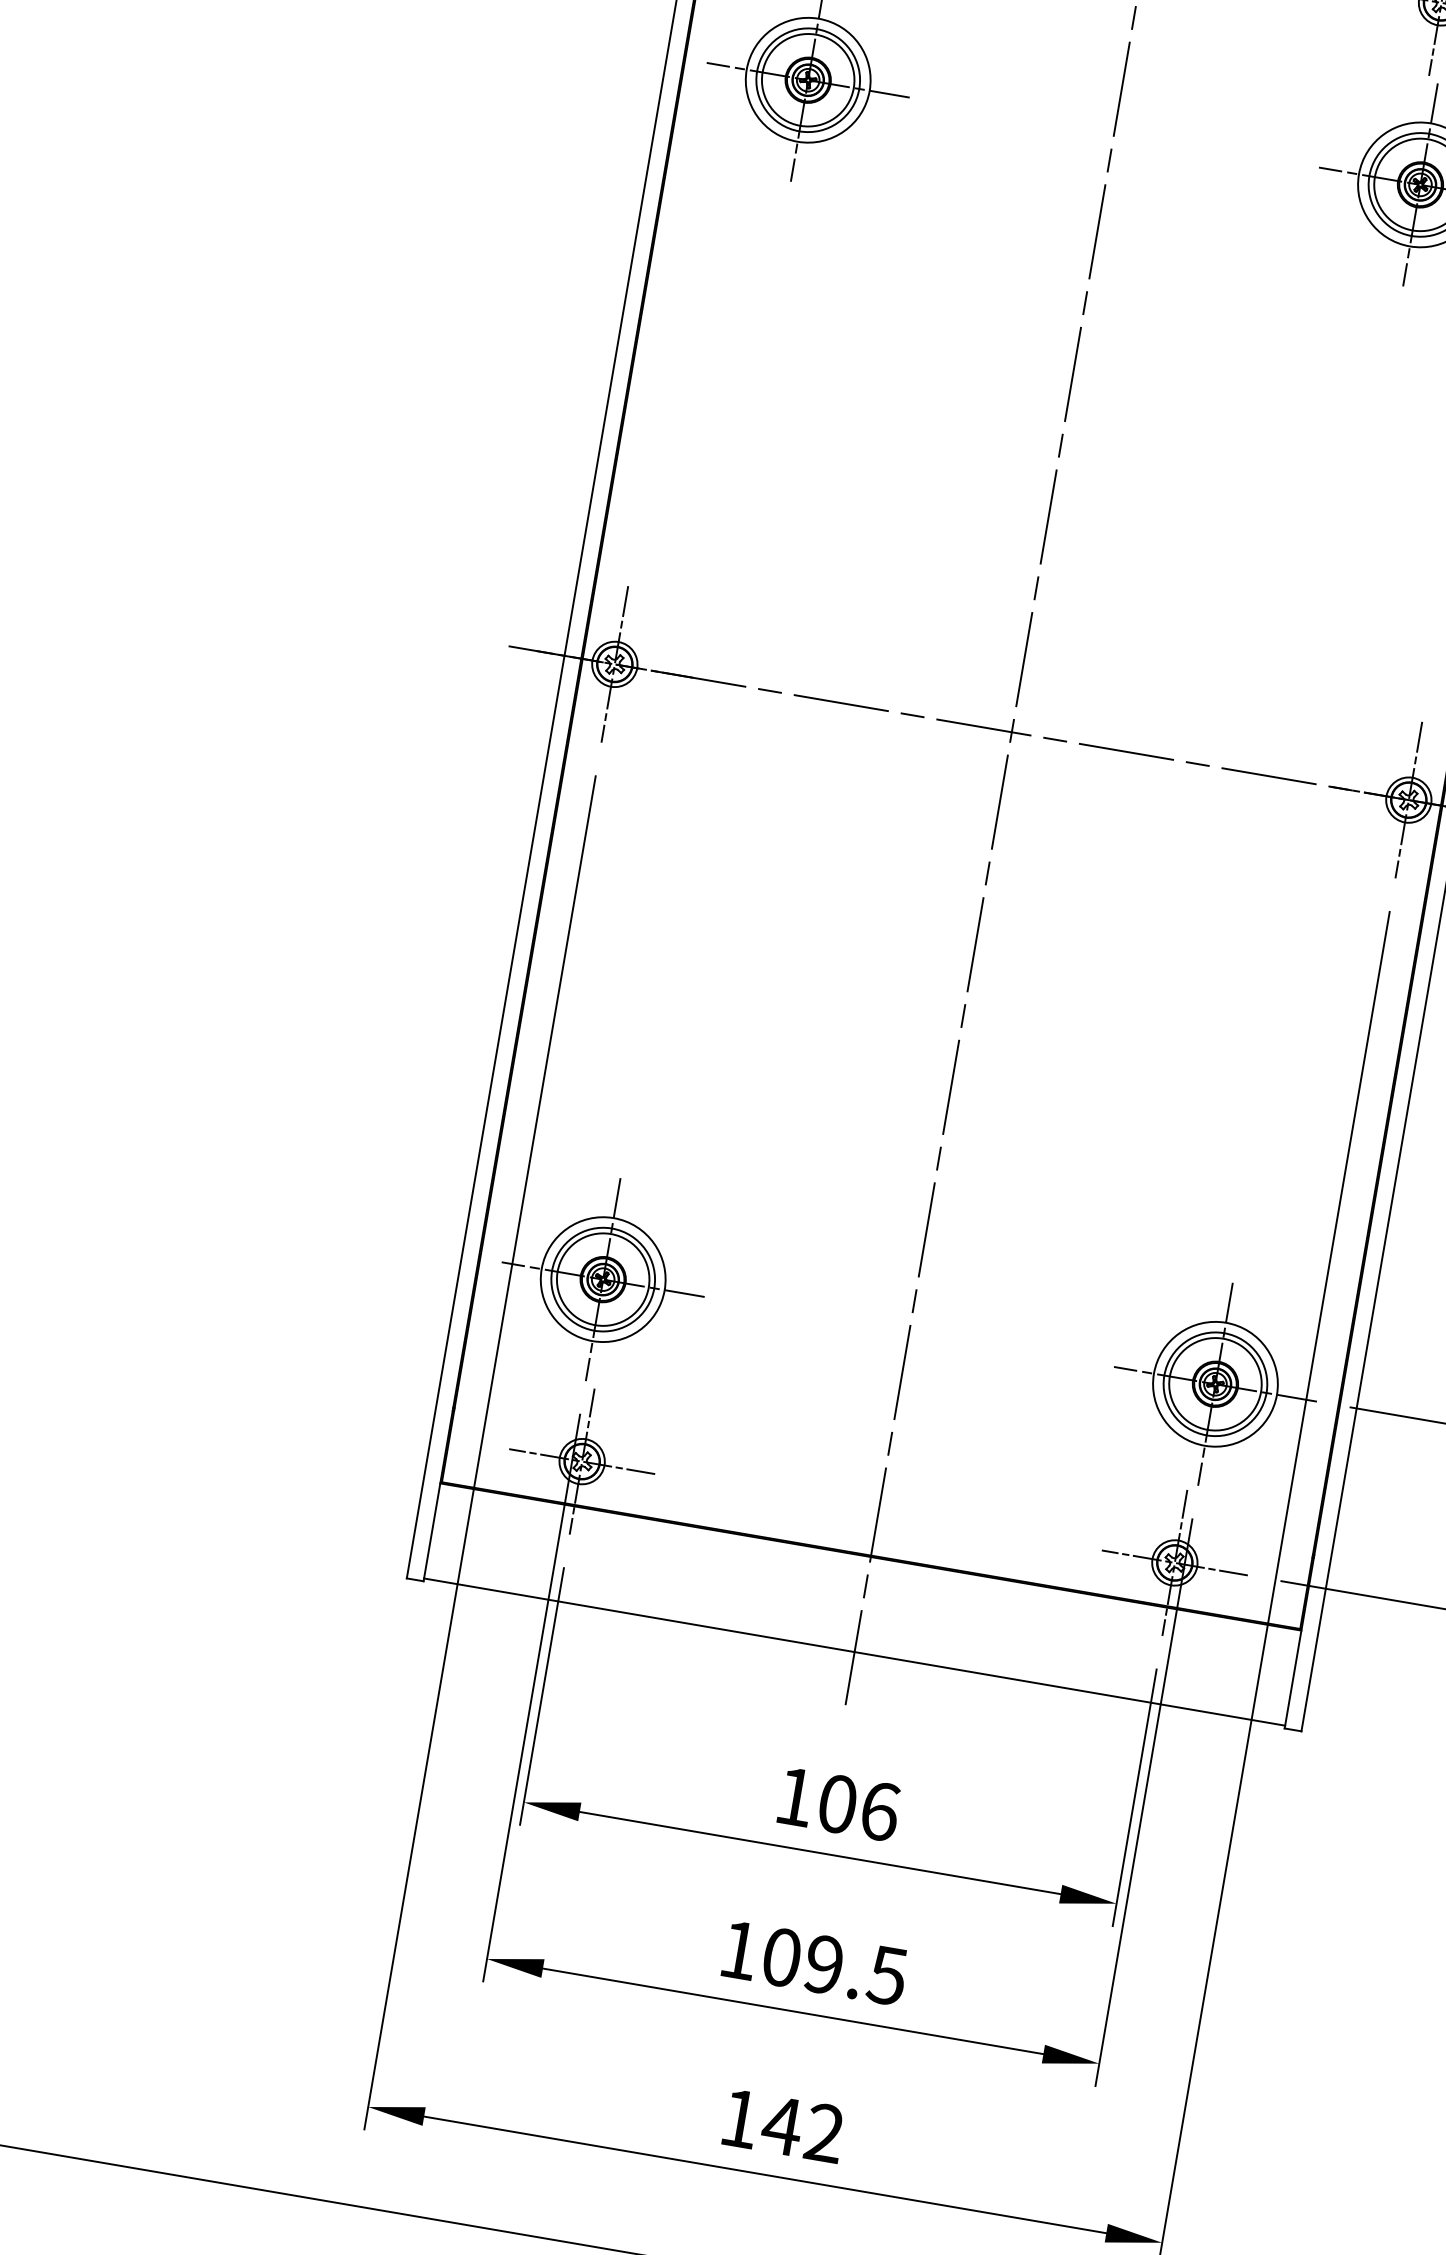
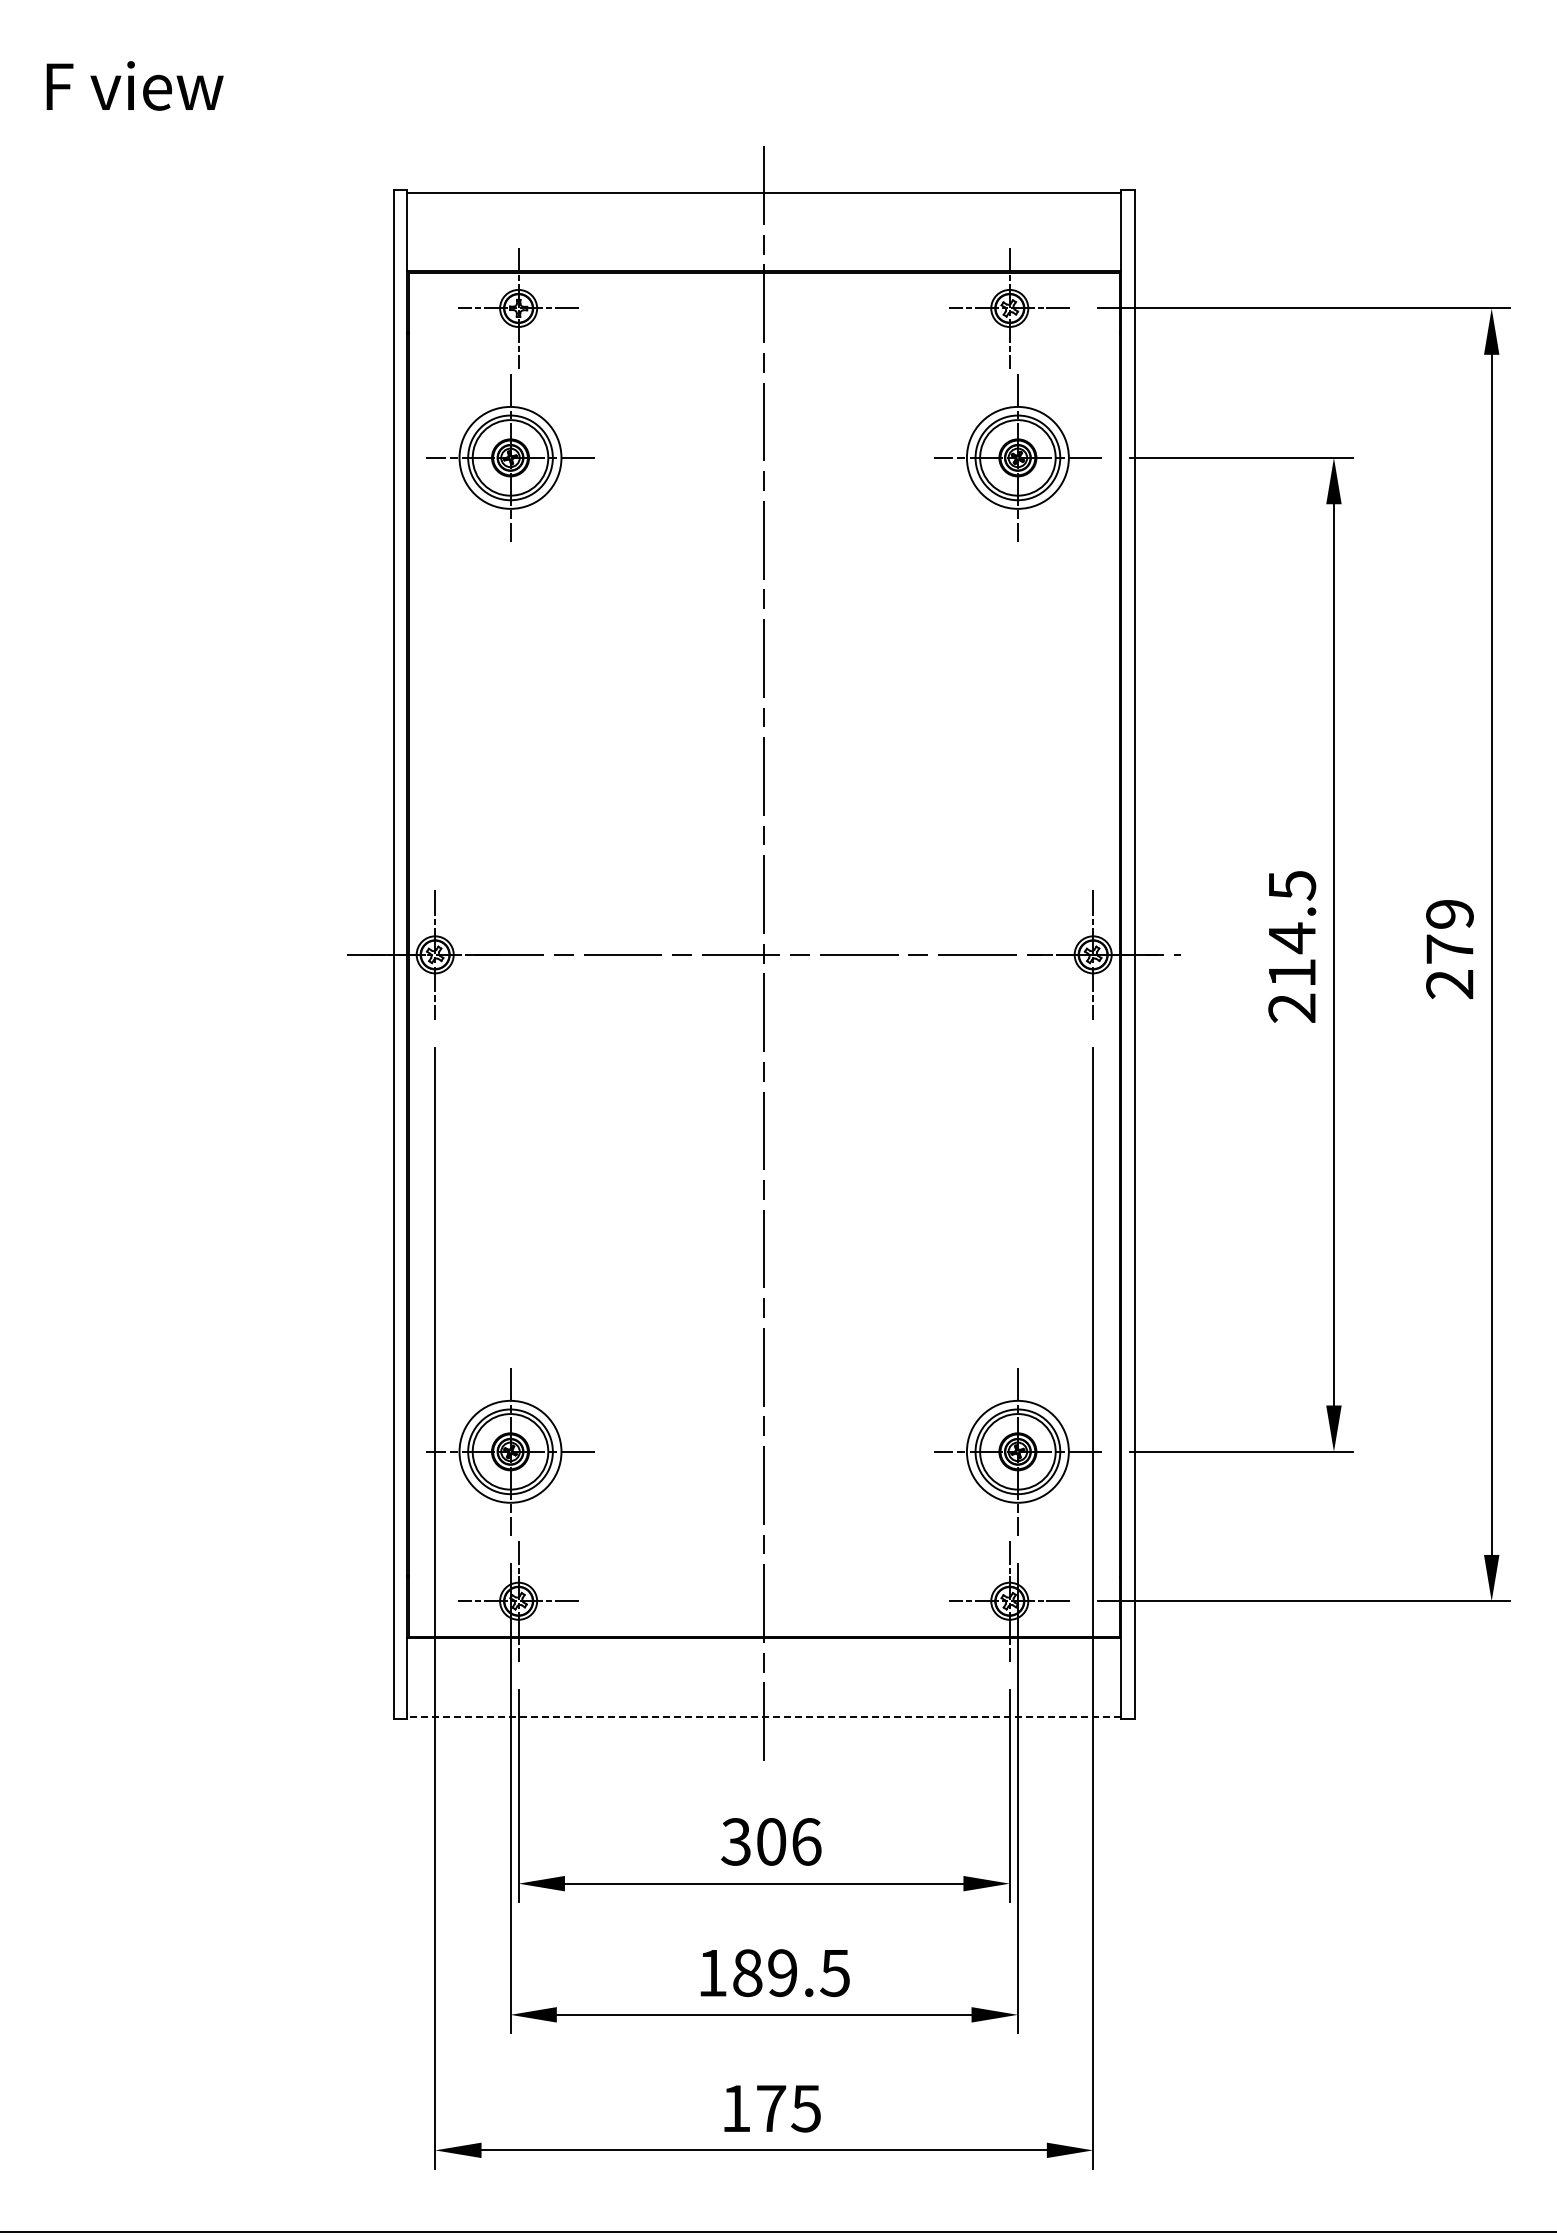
line: (854, 1652) -> (764, 1717), solid -> dashed
text: (794, 1796) -> (735, 1841), 106 -> 306
text: (781, 1956) -> (747, 1972), 109.5 -> 189.5
text: (801, 2129) -> (787, 2108), 142 -> 175

